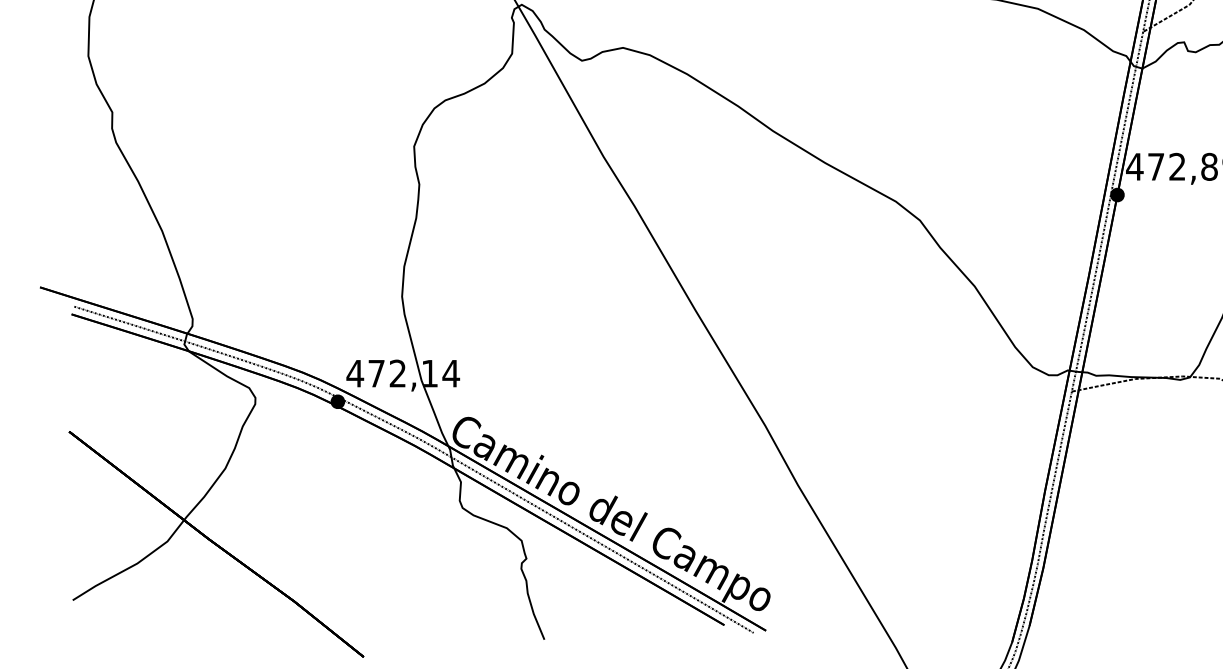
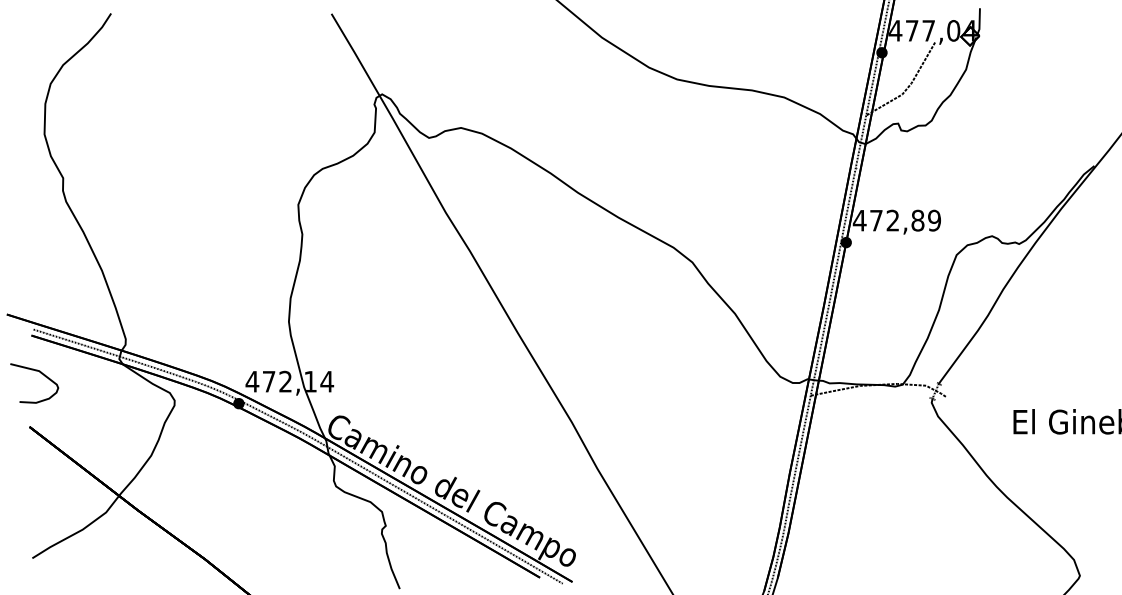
part: (84, 364) -> (41, 374), added

